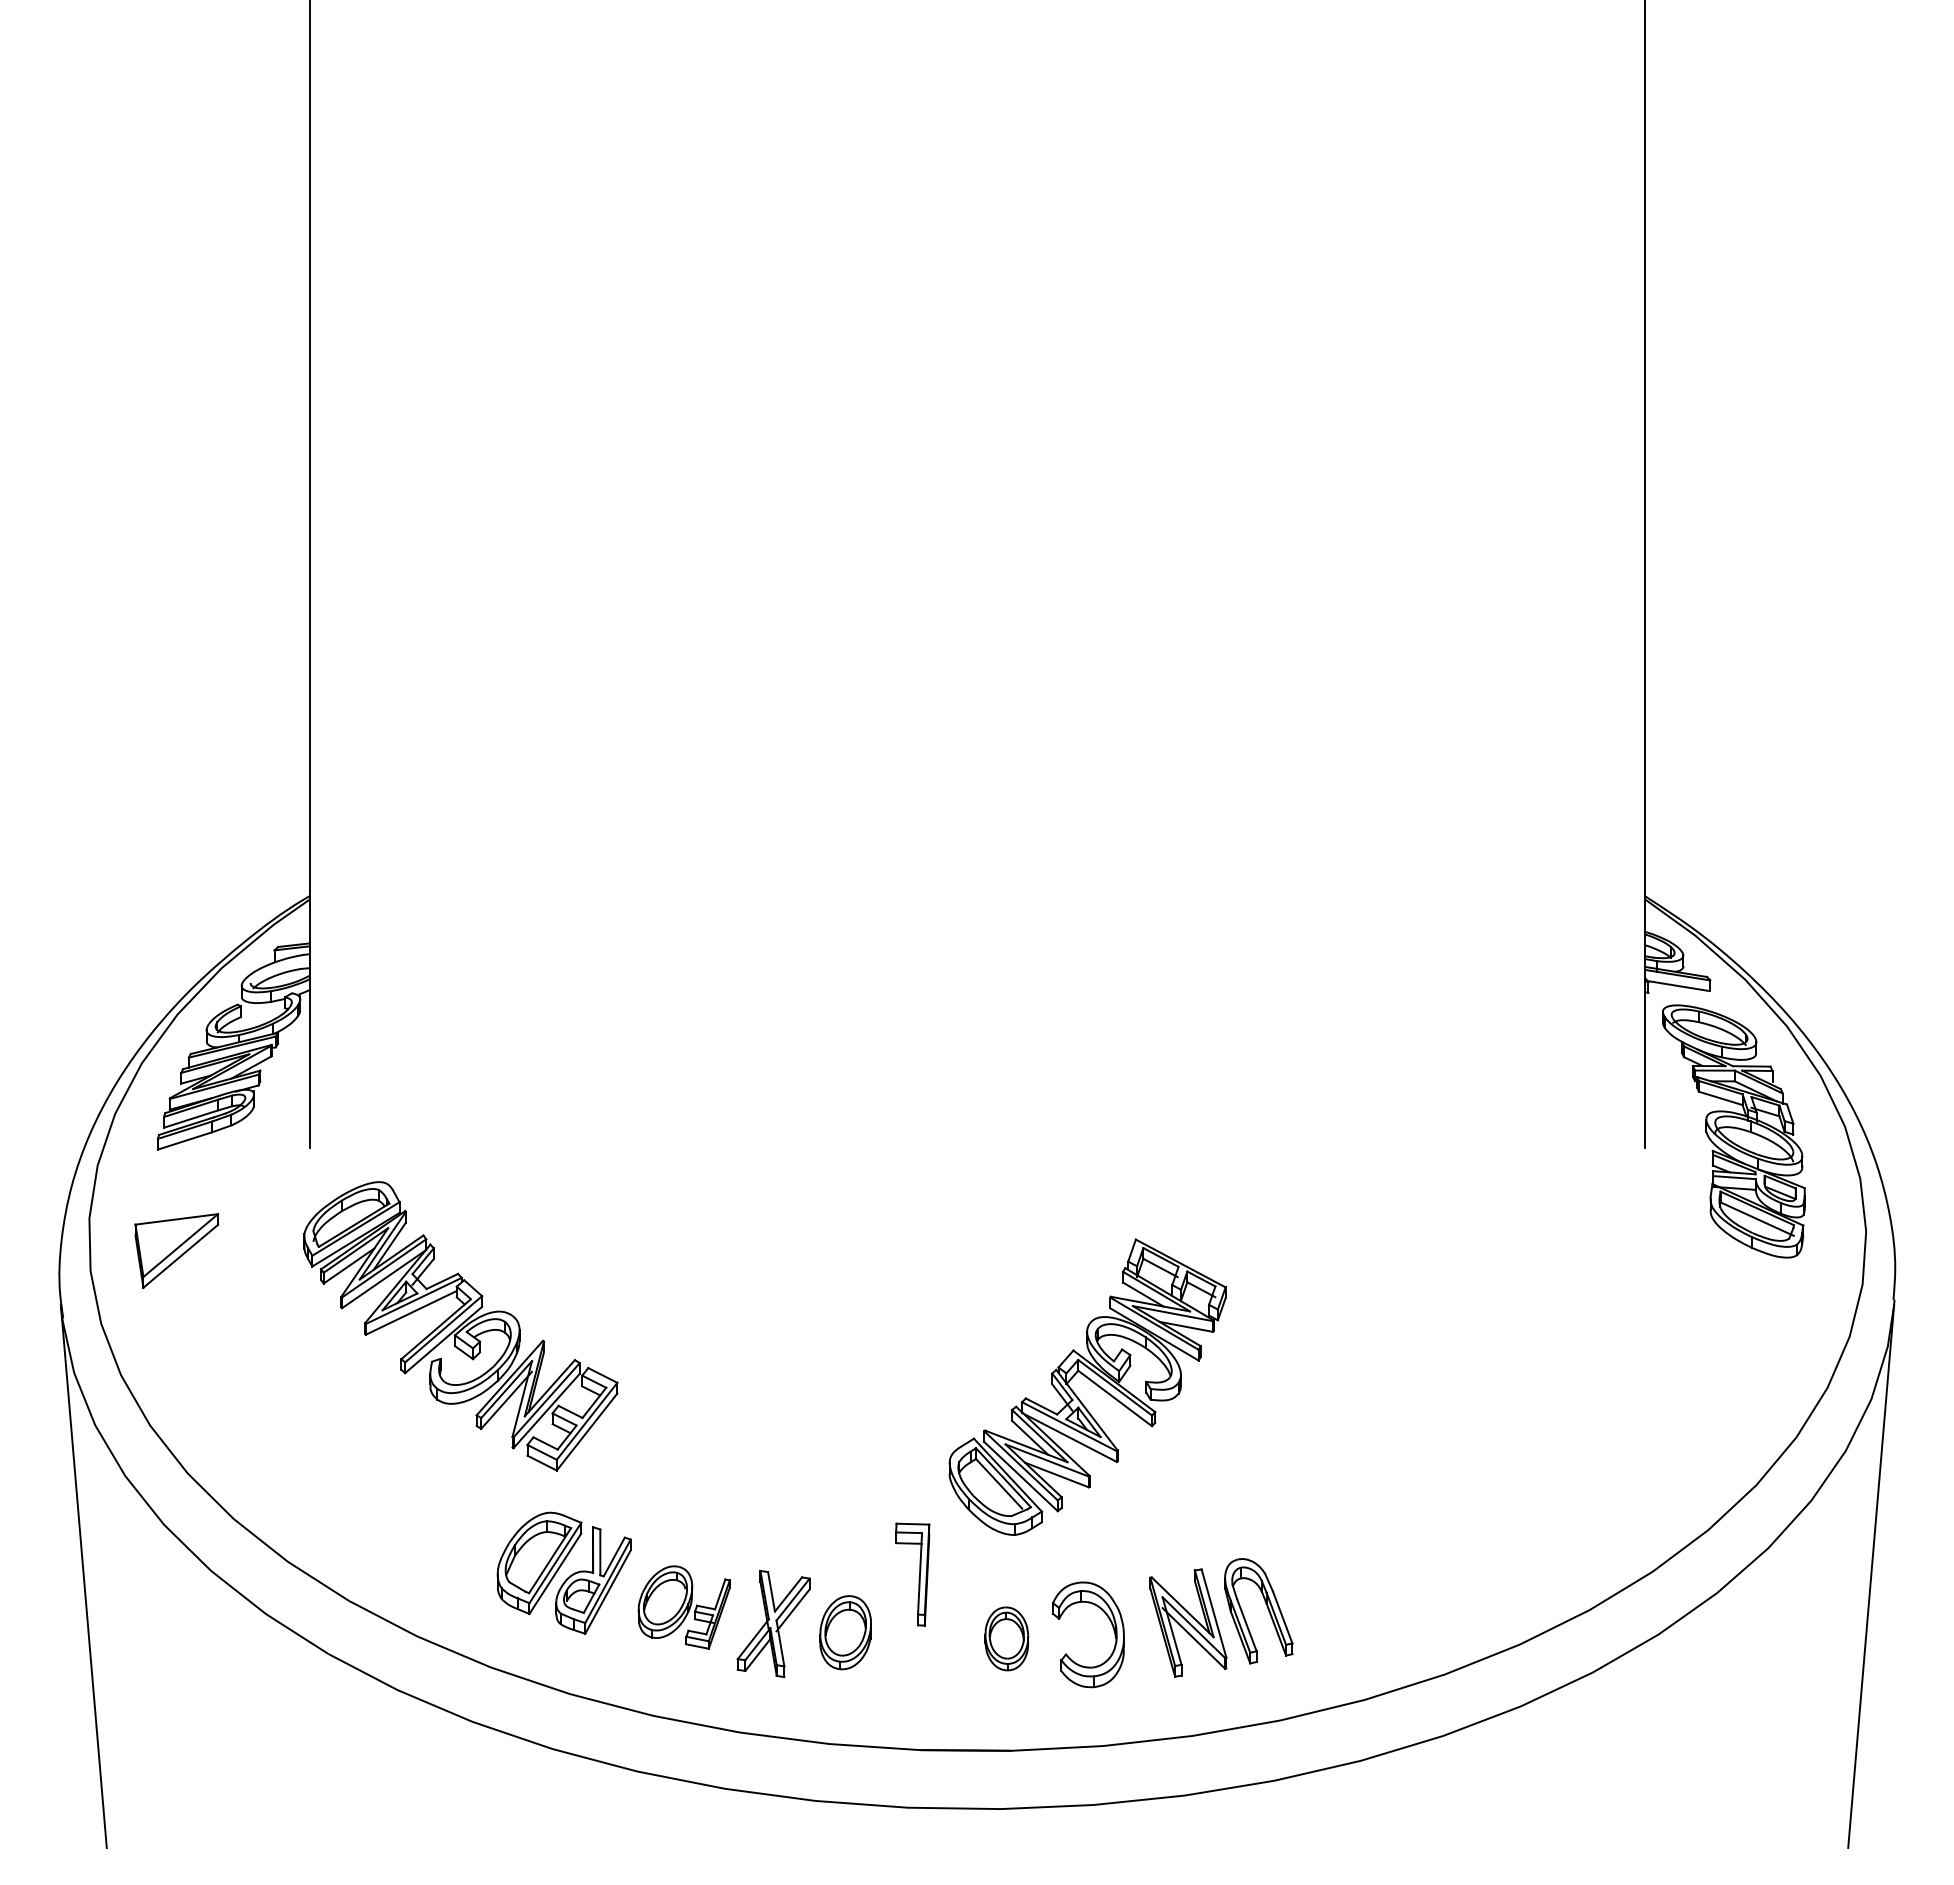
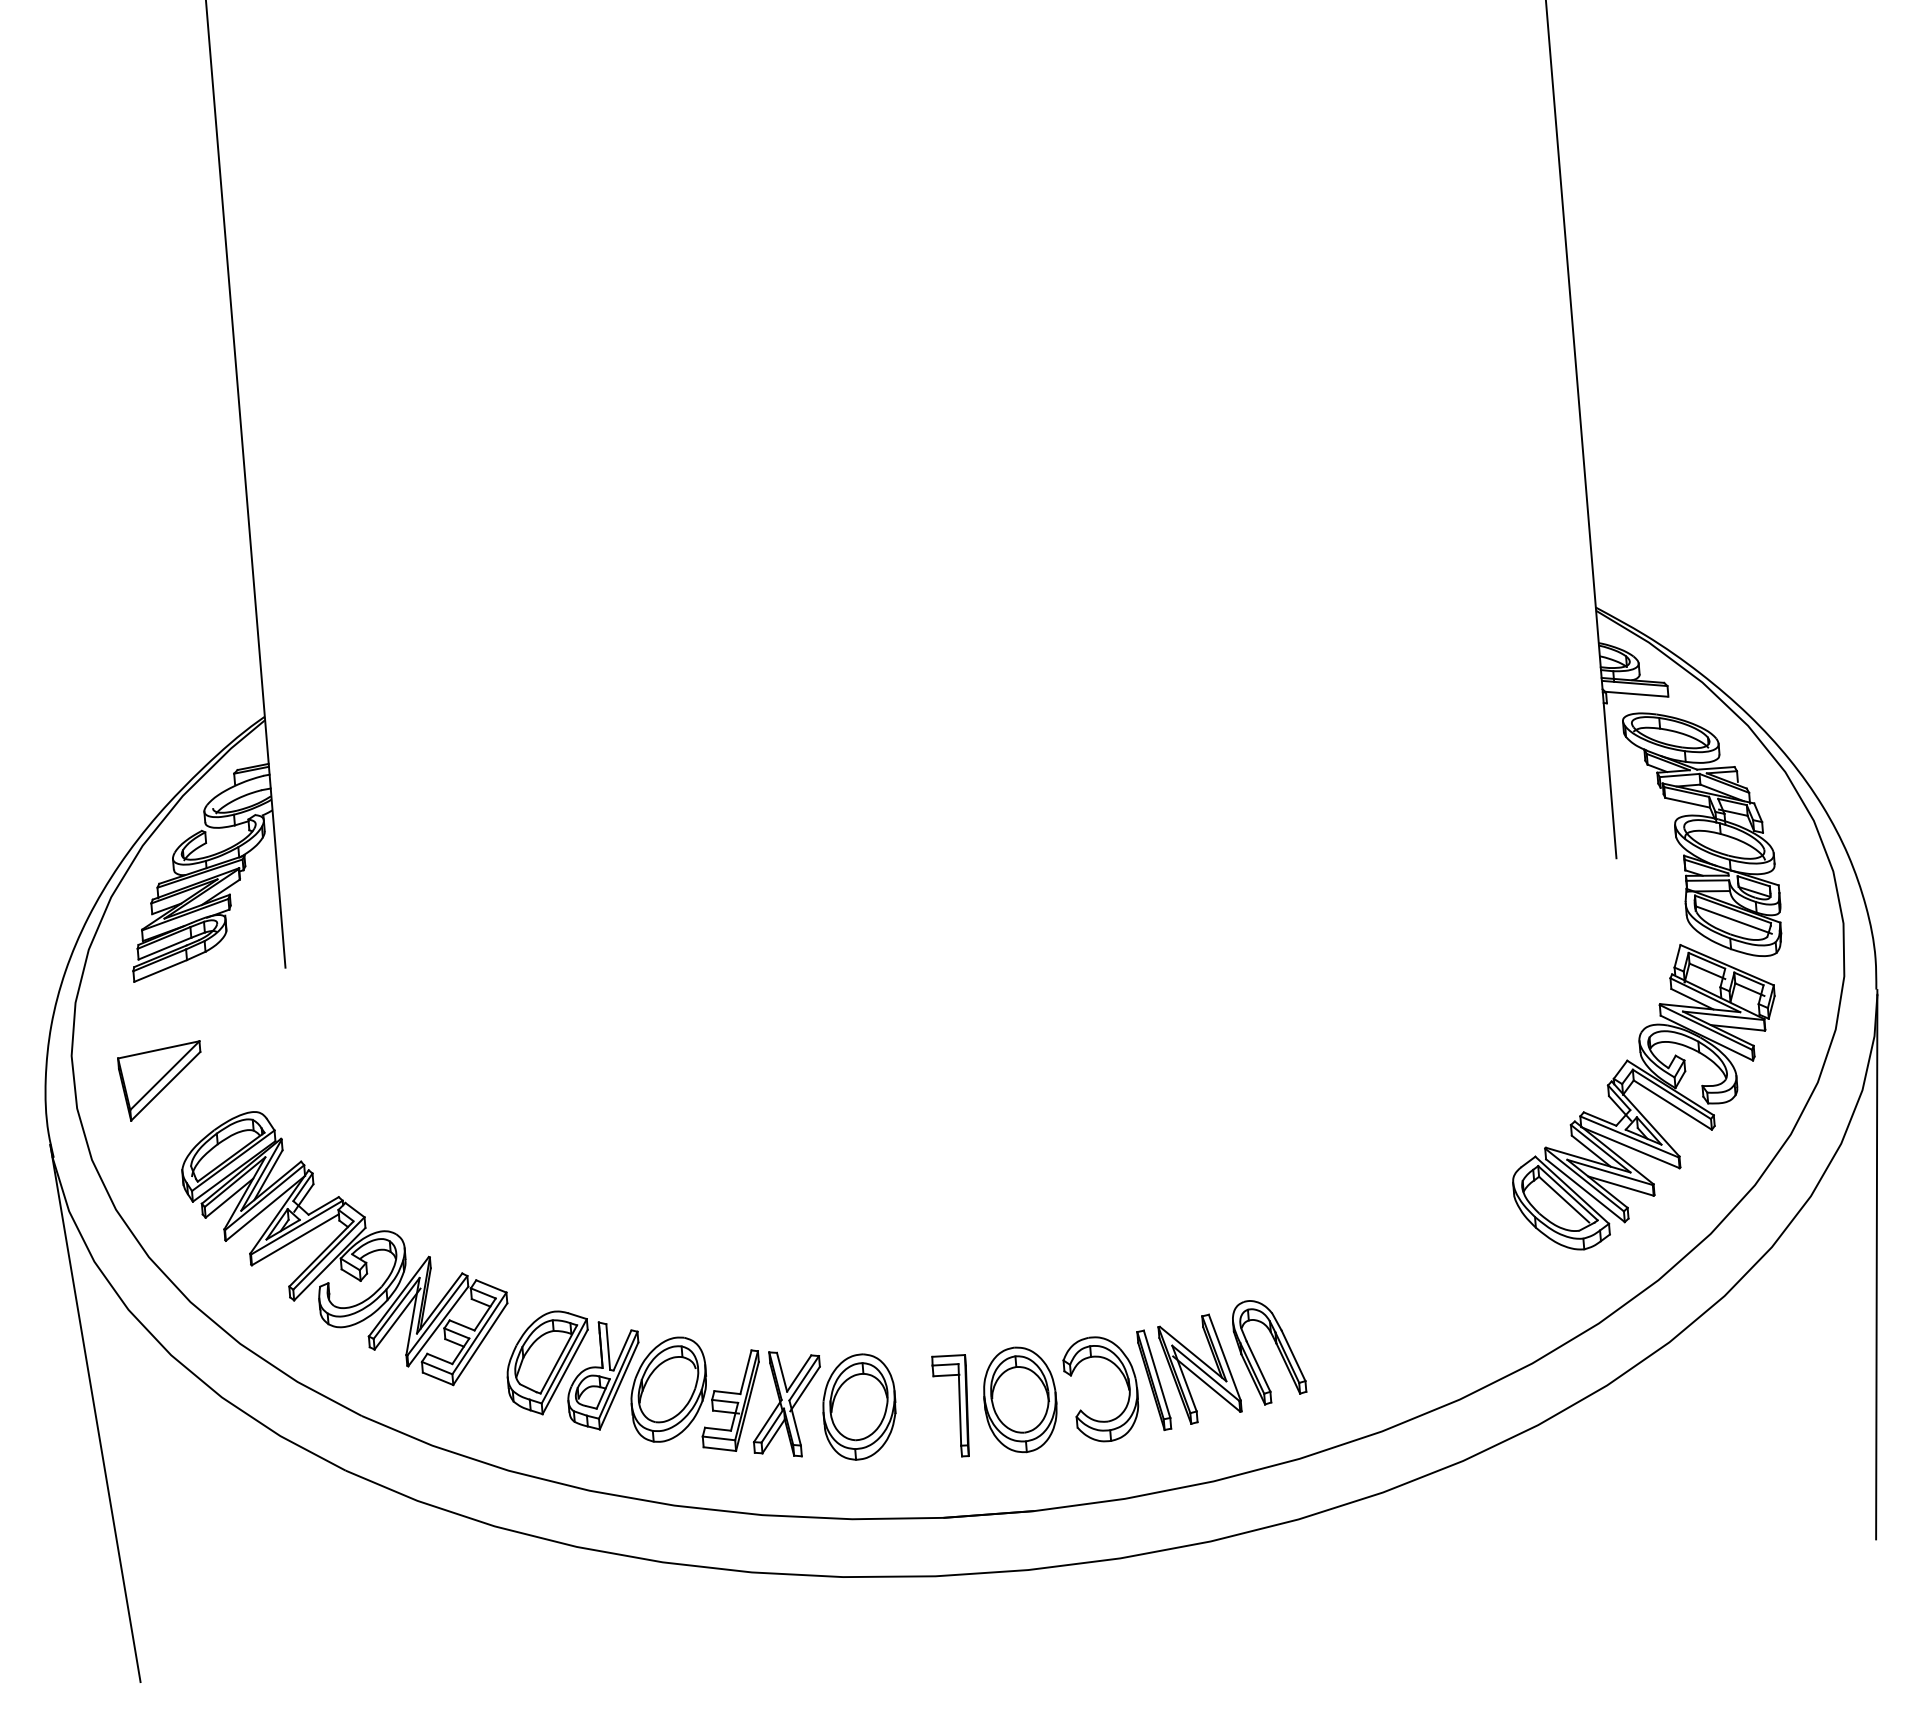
part: (460, 1326) -> (345, 1249), moved
part: (1087, 1386) -> (1644, 1095), moved
part: (919, 1574) -> (959, 1405), moved
part: (684, 1607) -> (696, 1395), size x1.43
part: (1141, 1630) -> (1153, 1380), added
part: (845, 1632) -> (859, 1406), size x1.43
part: (1006, 1638) -> (1020, 1399), size x1.67

